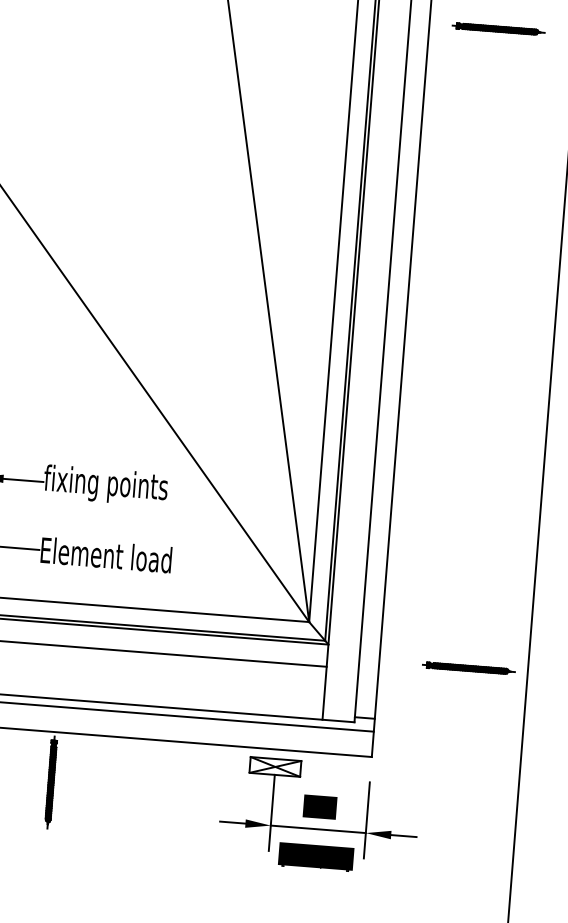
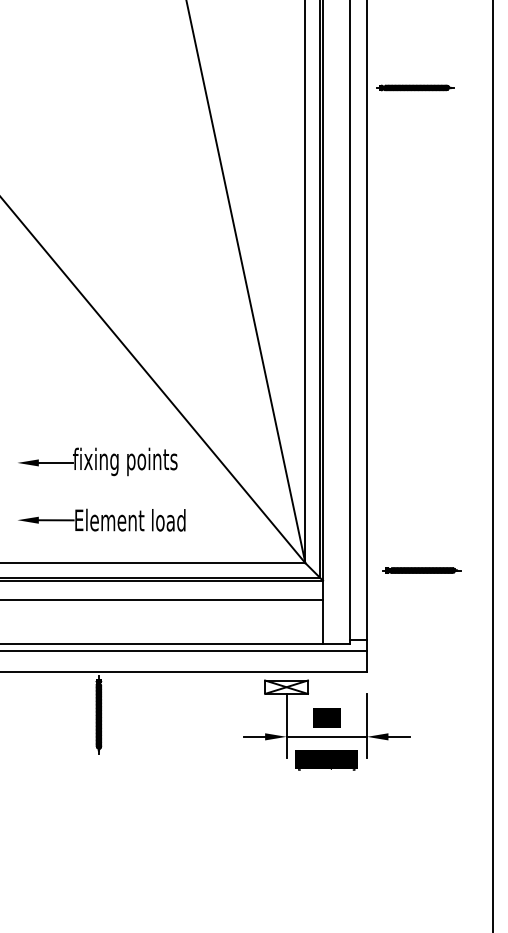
part: (498, 28) -> (415, 87), moved
part: (468, 668) -> (421, 570), moved

